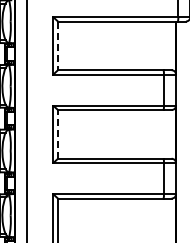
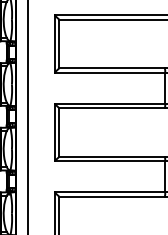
line: (58, 46) -> (59, 44), dashed -> solid
line: (58, 133) -> (59, 131), dashed -> solid

